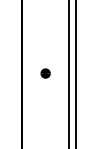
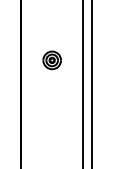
part: (45, 73) -> (51, 60), size x1.6

